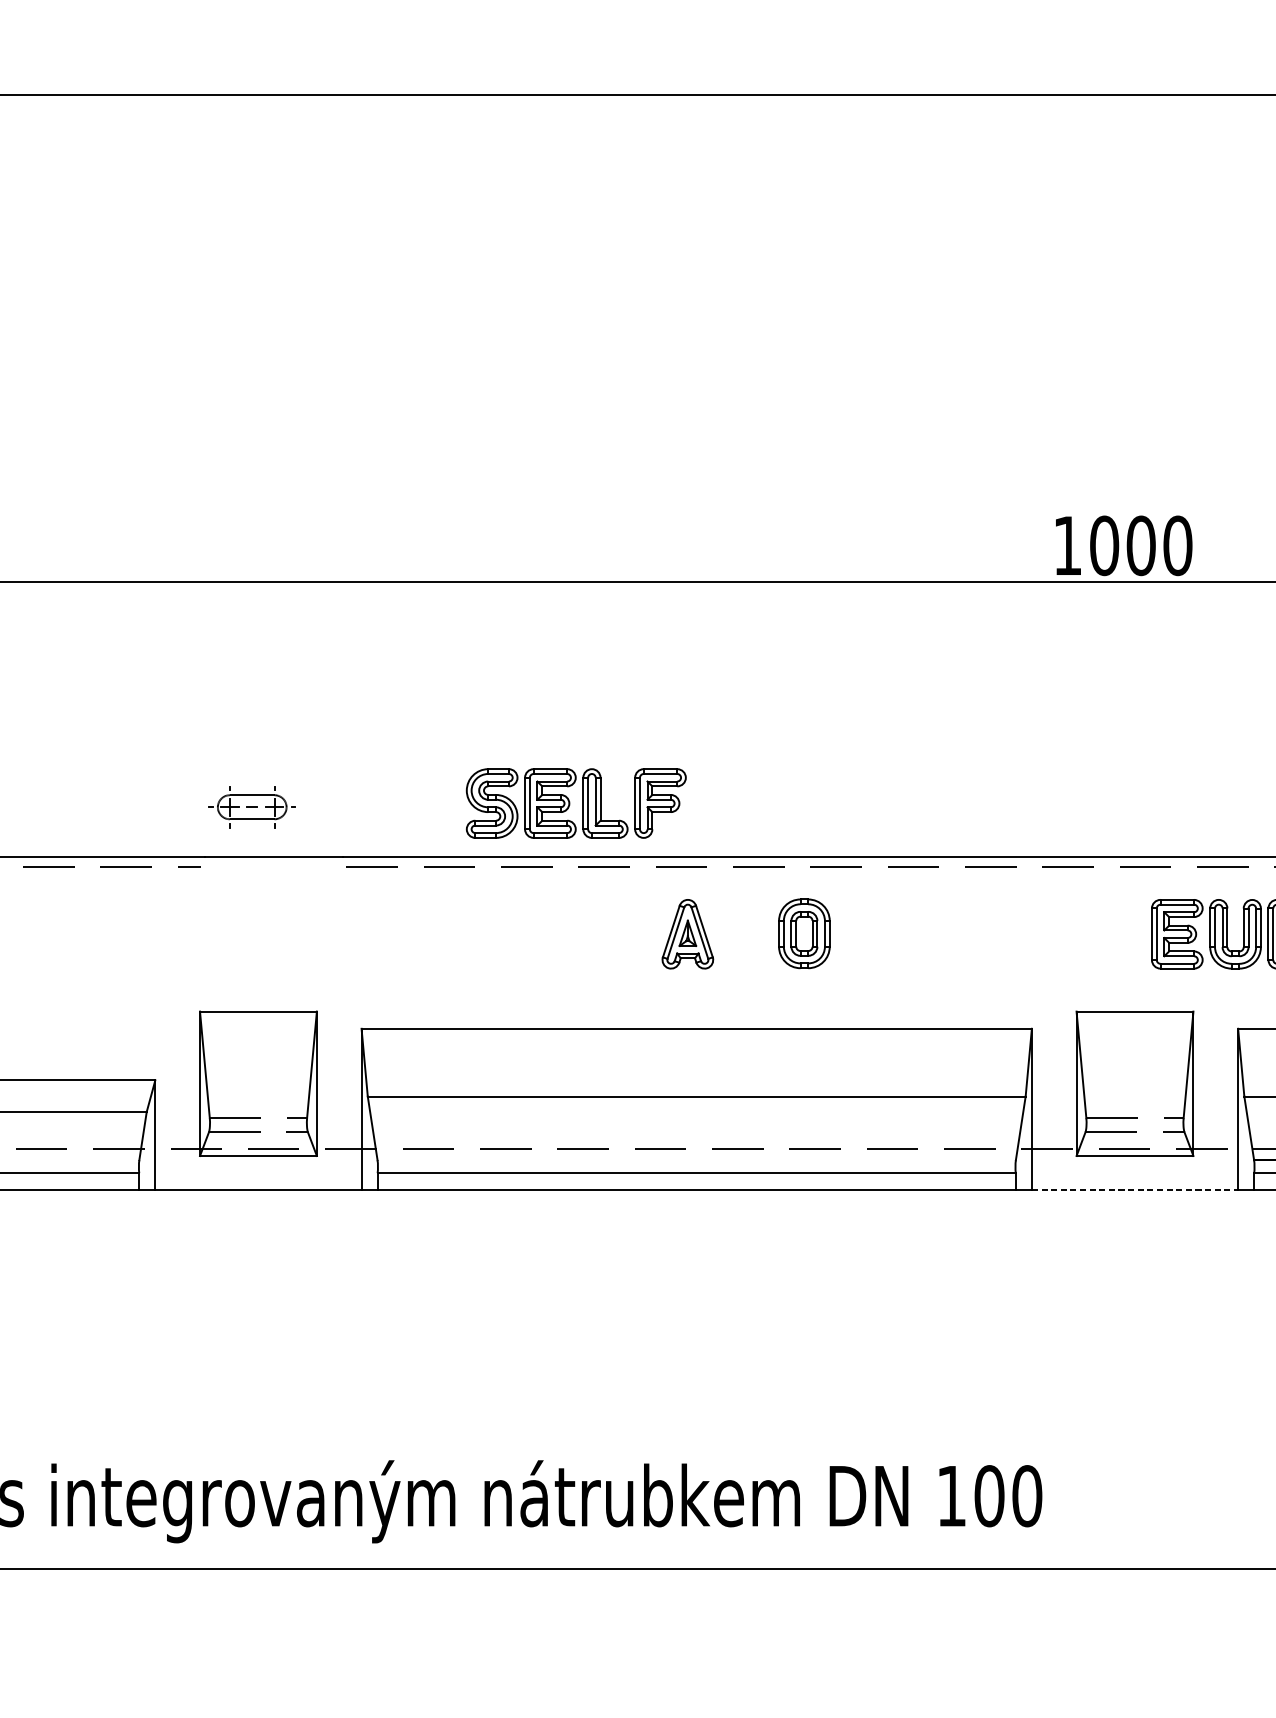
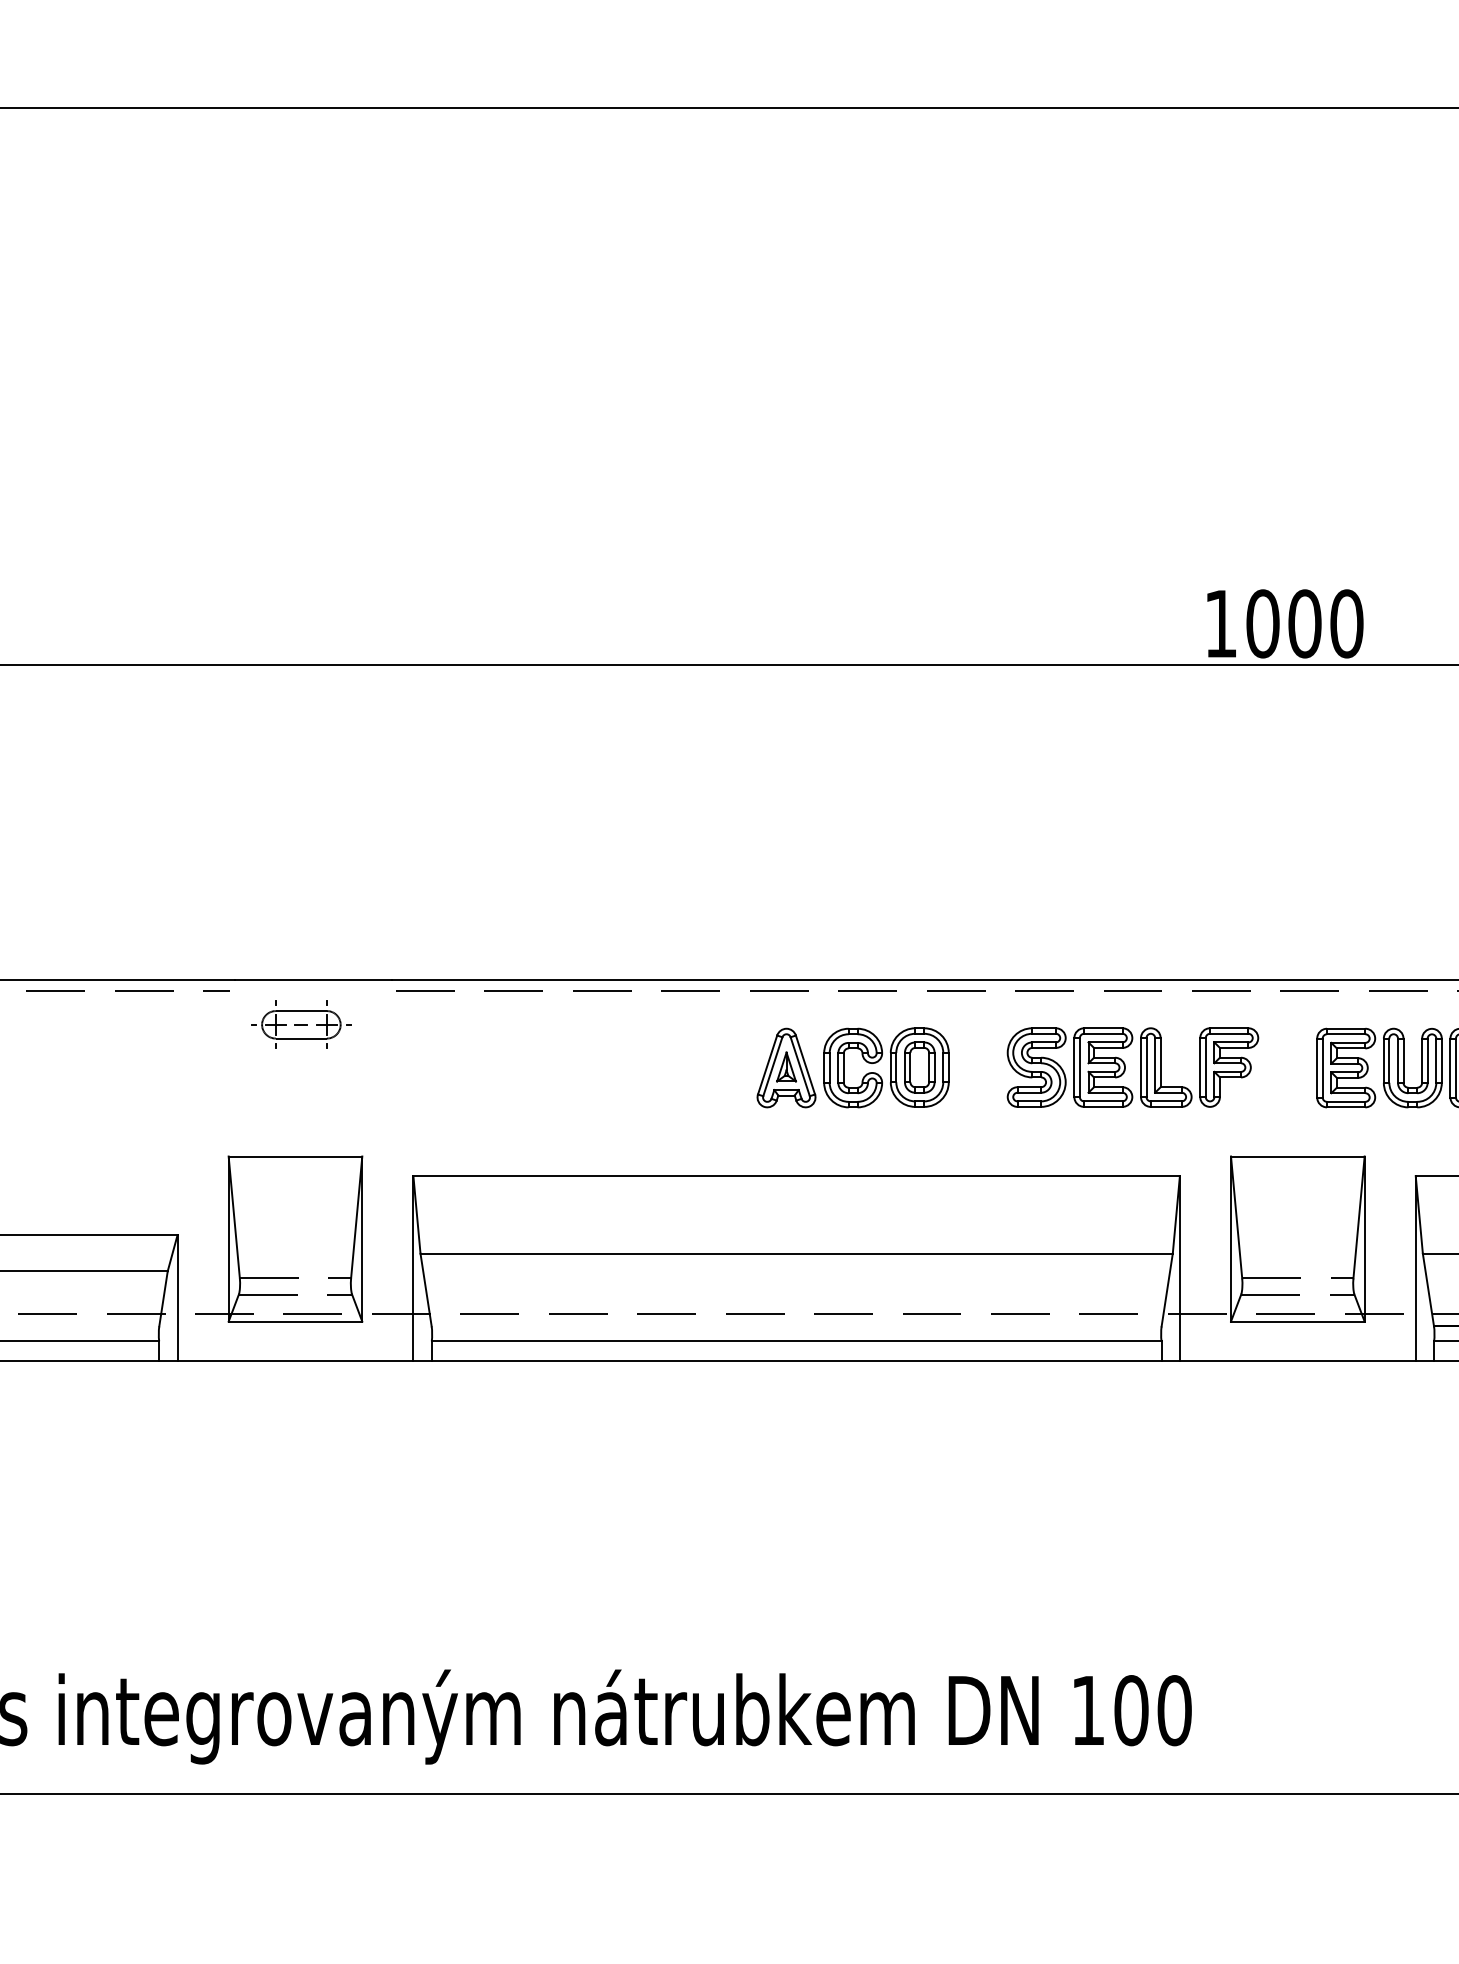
part: (569, 803) -> (1125, 1067), moved
part: (252, 806) -> (301, 1024), moved
part: (738, 933) -> (844, 1067), added
line: (1134, 1189) -> (1297, 1360), dashed -> solid

